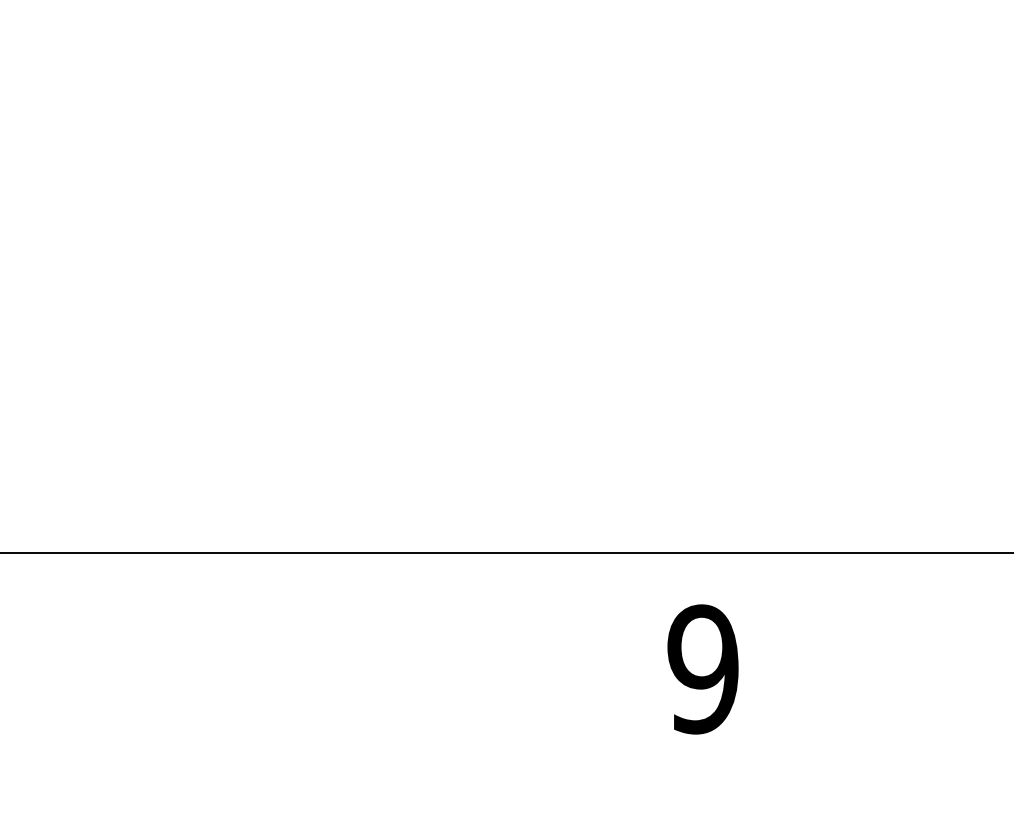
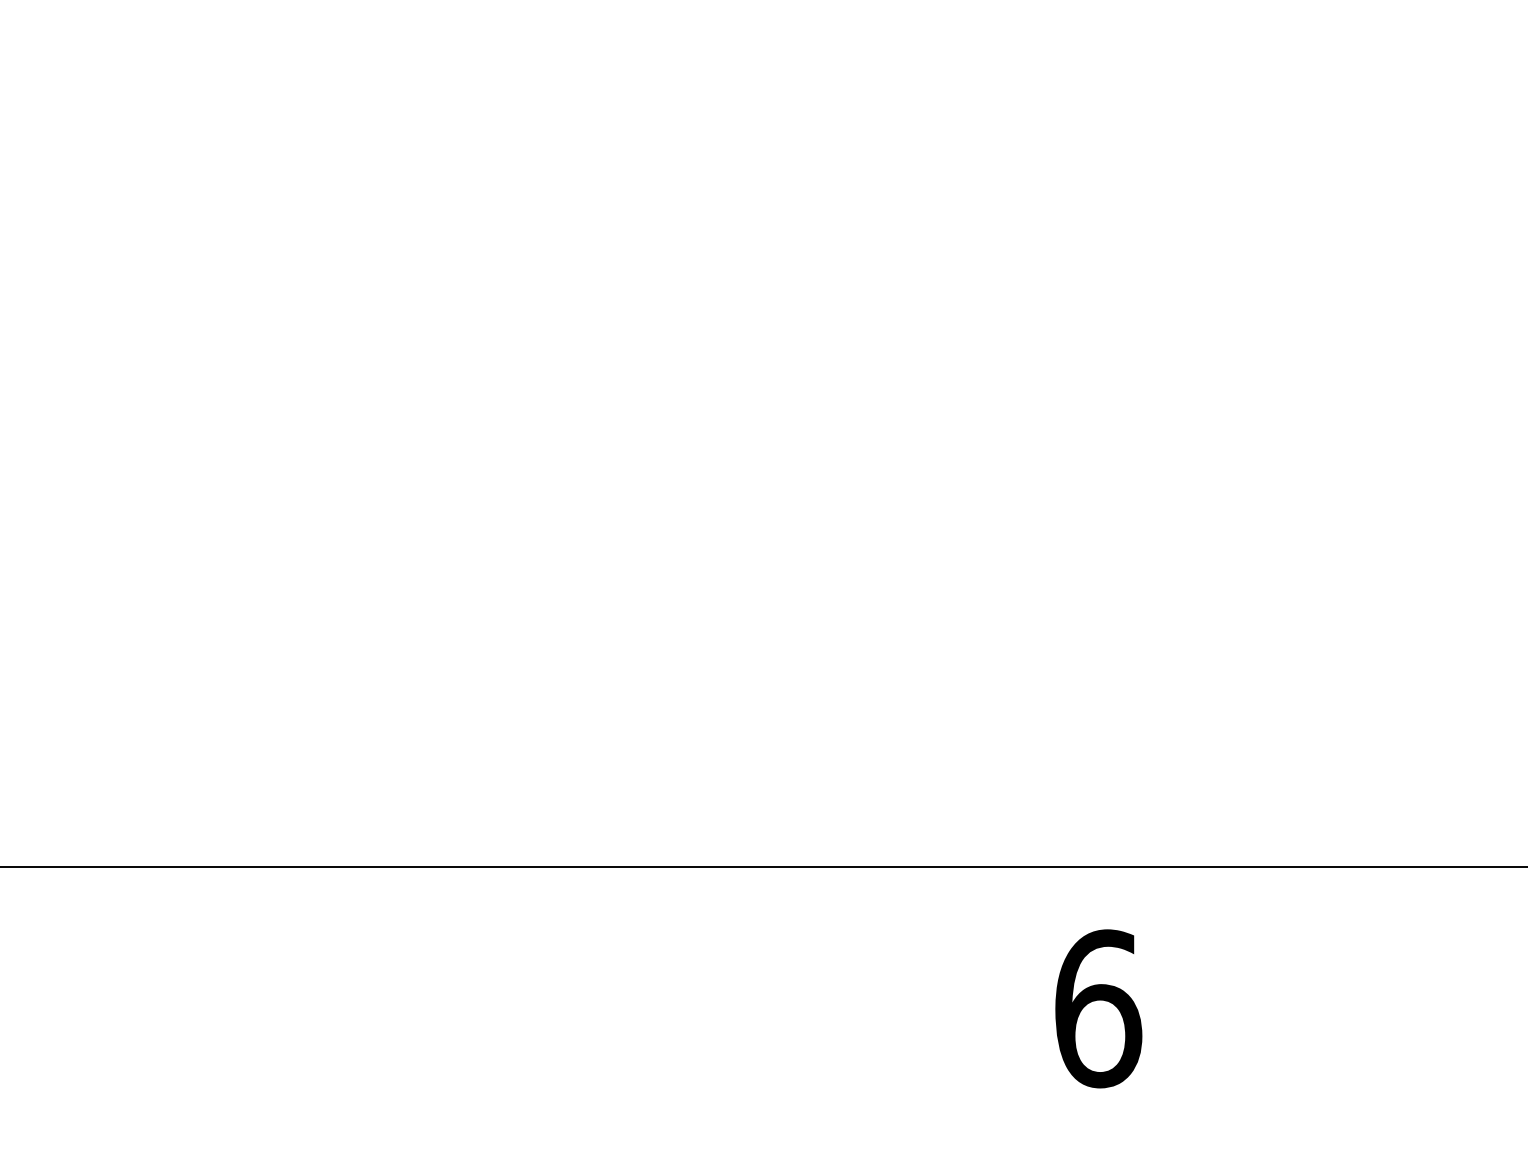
text: (703, 669) -> (1098, 1008), 9 -> 6

